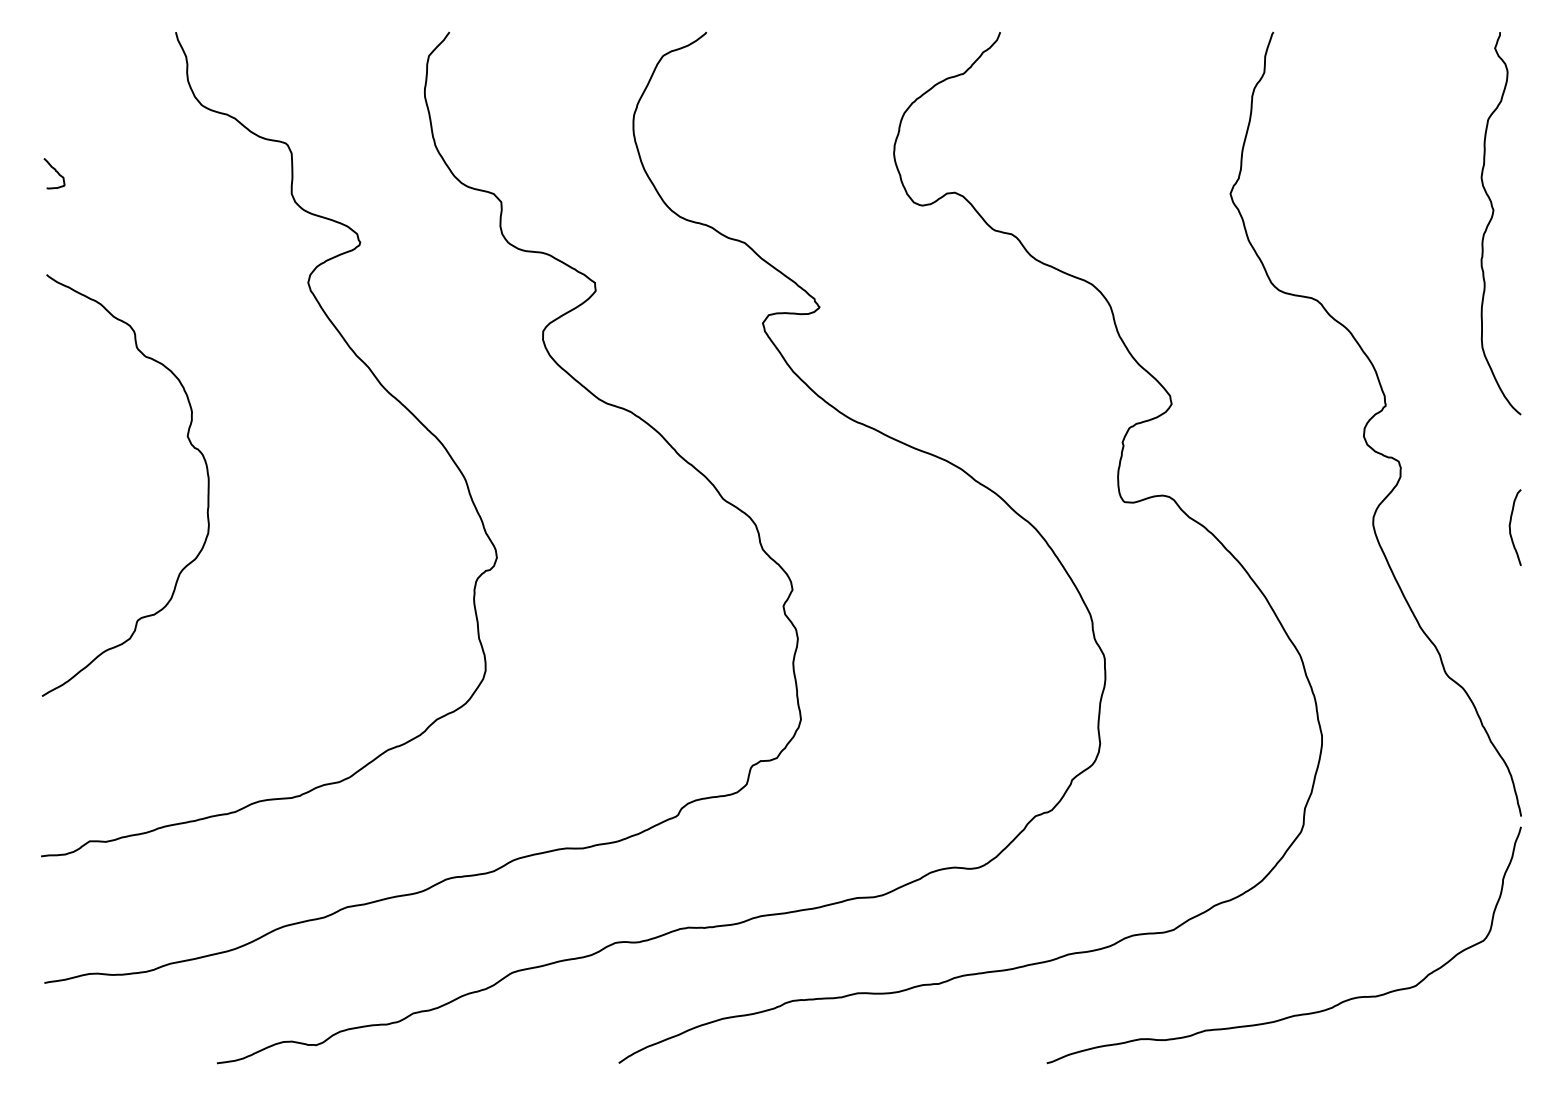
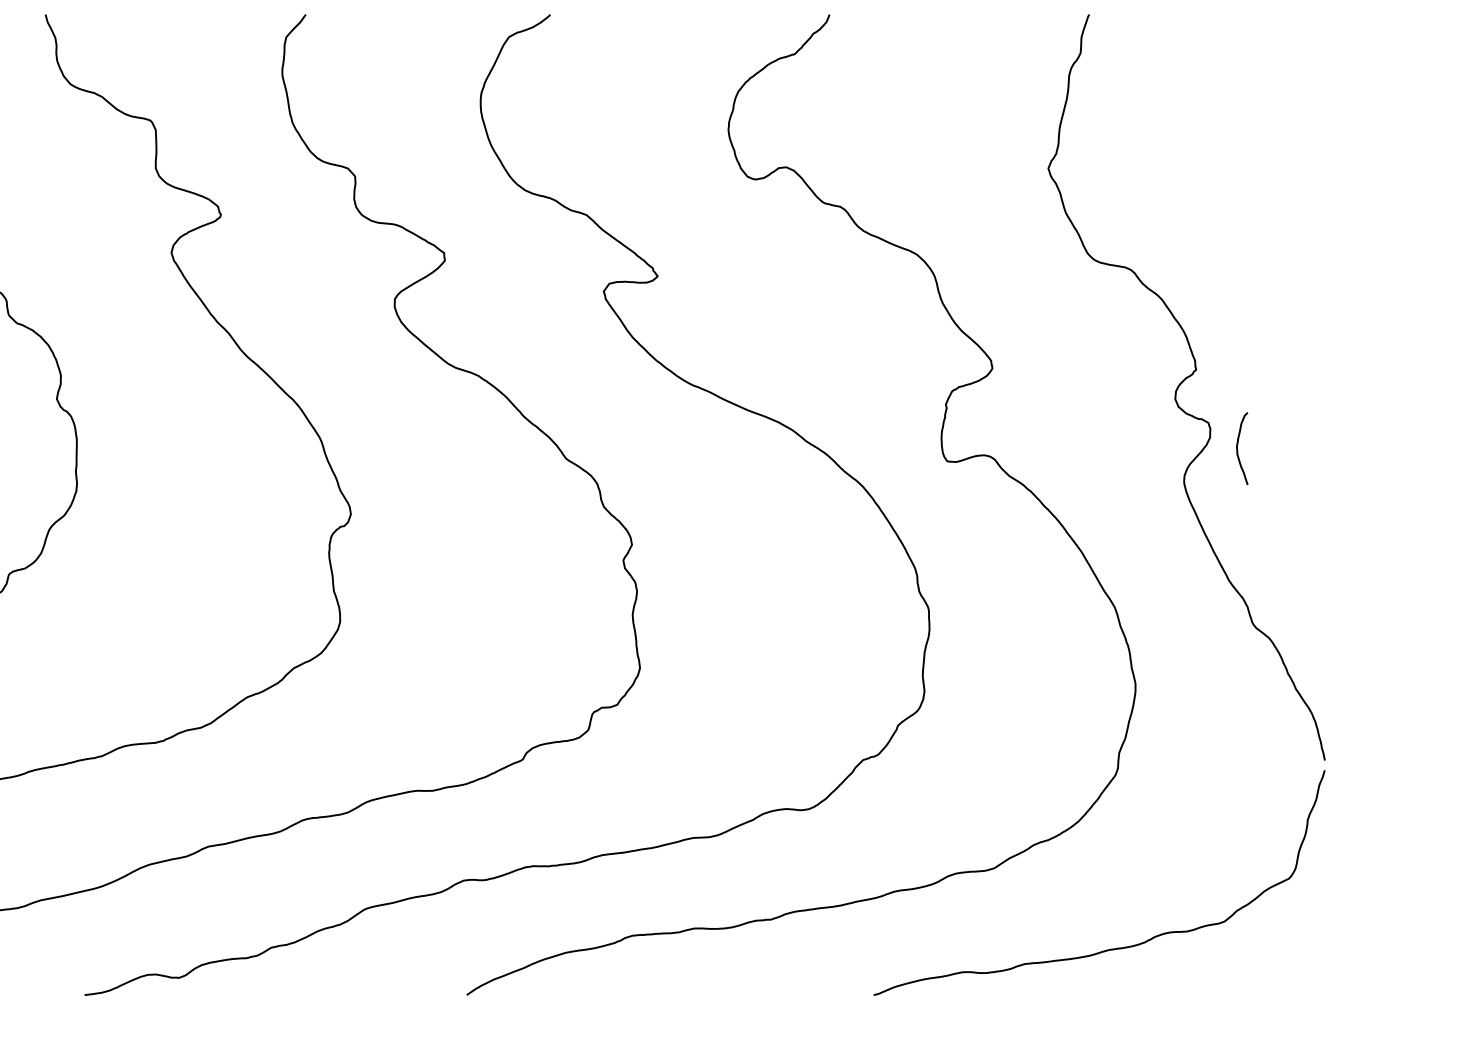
curve: (1492, 218) -> (1297, 191), removed
curve: (1510, 527) -> (1237, 448), moved

